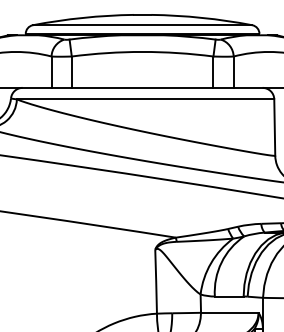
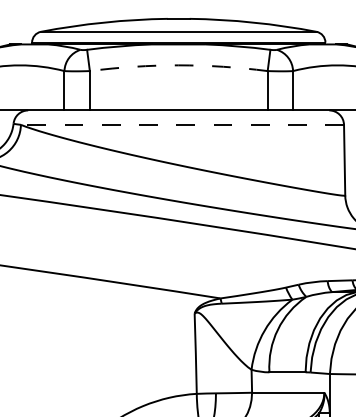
arc: (142, 52) -> (178, 65), solid -> dashed
line: (145, 99) -> (182, 124), solid -> dashed

